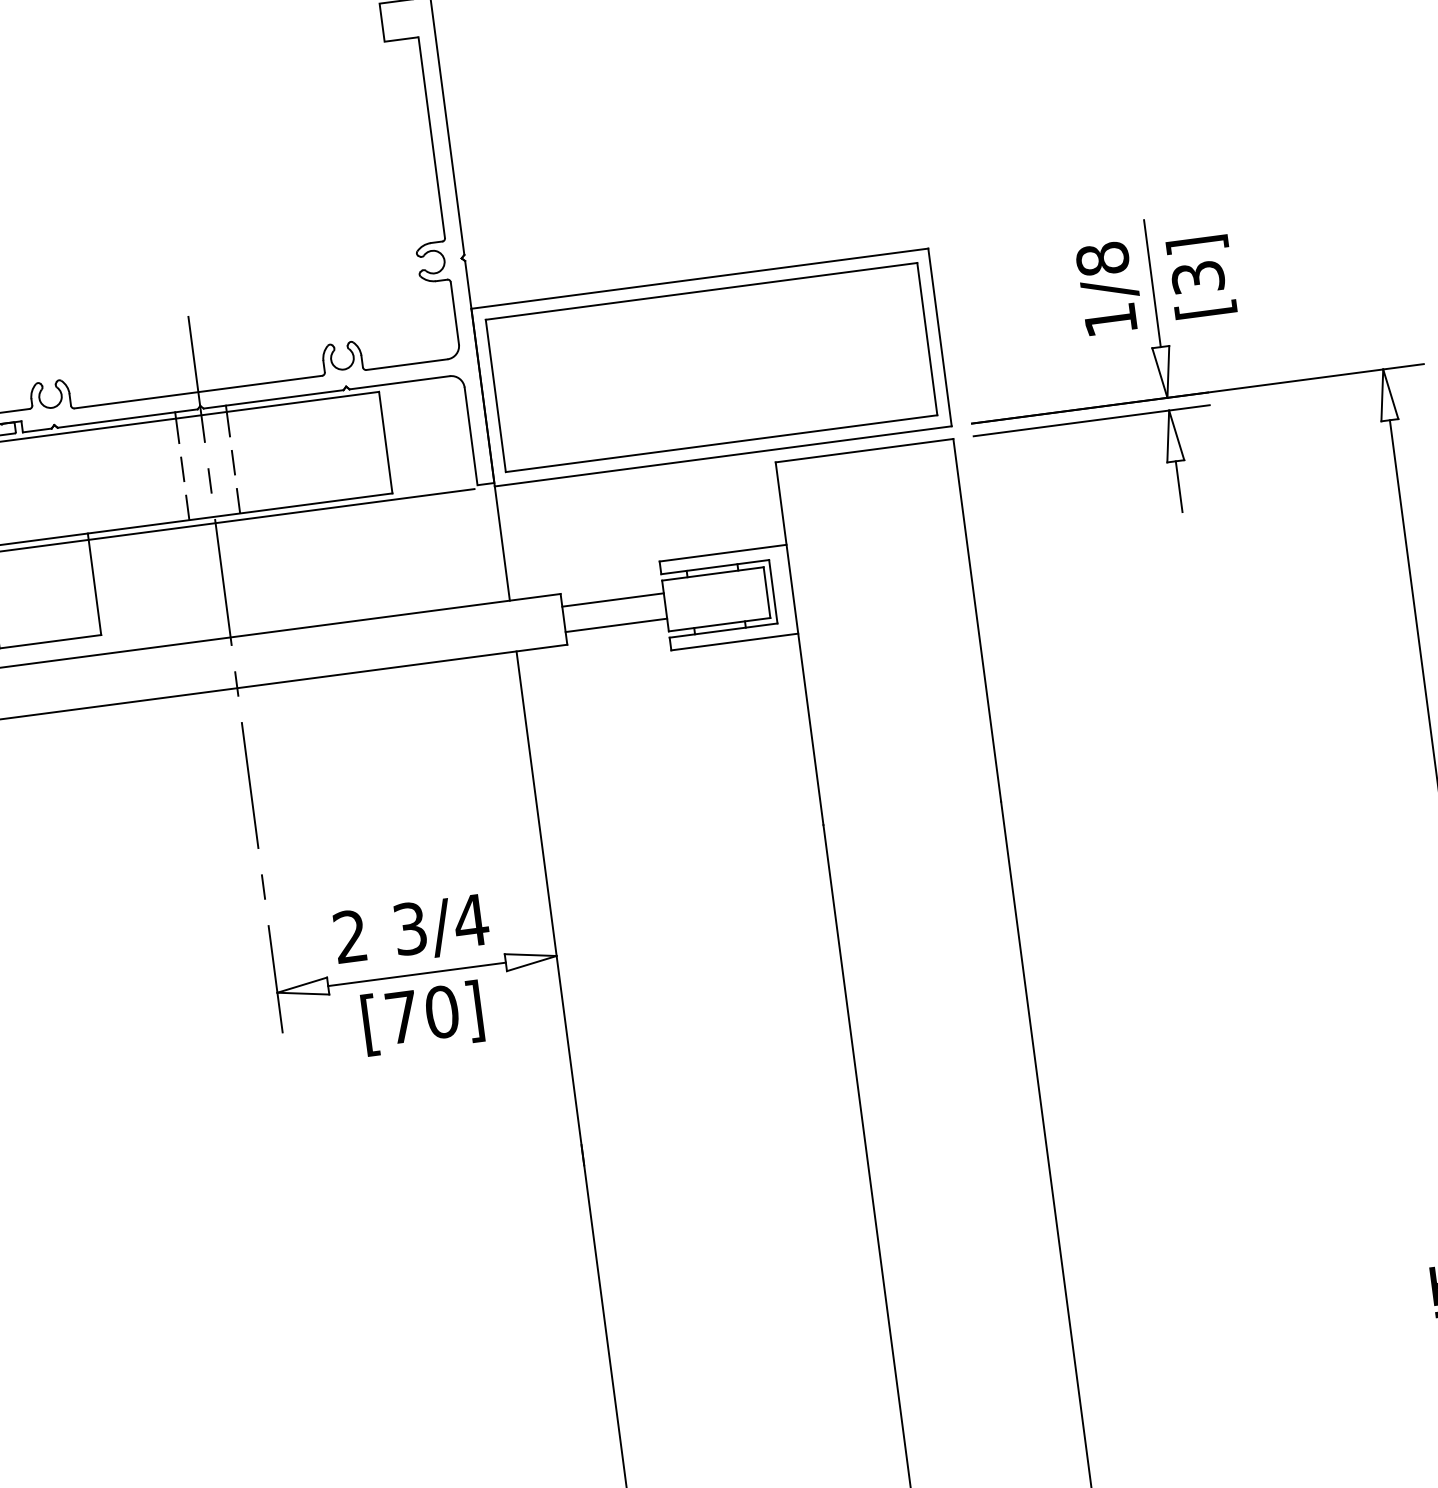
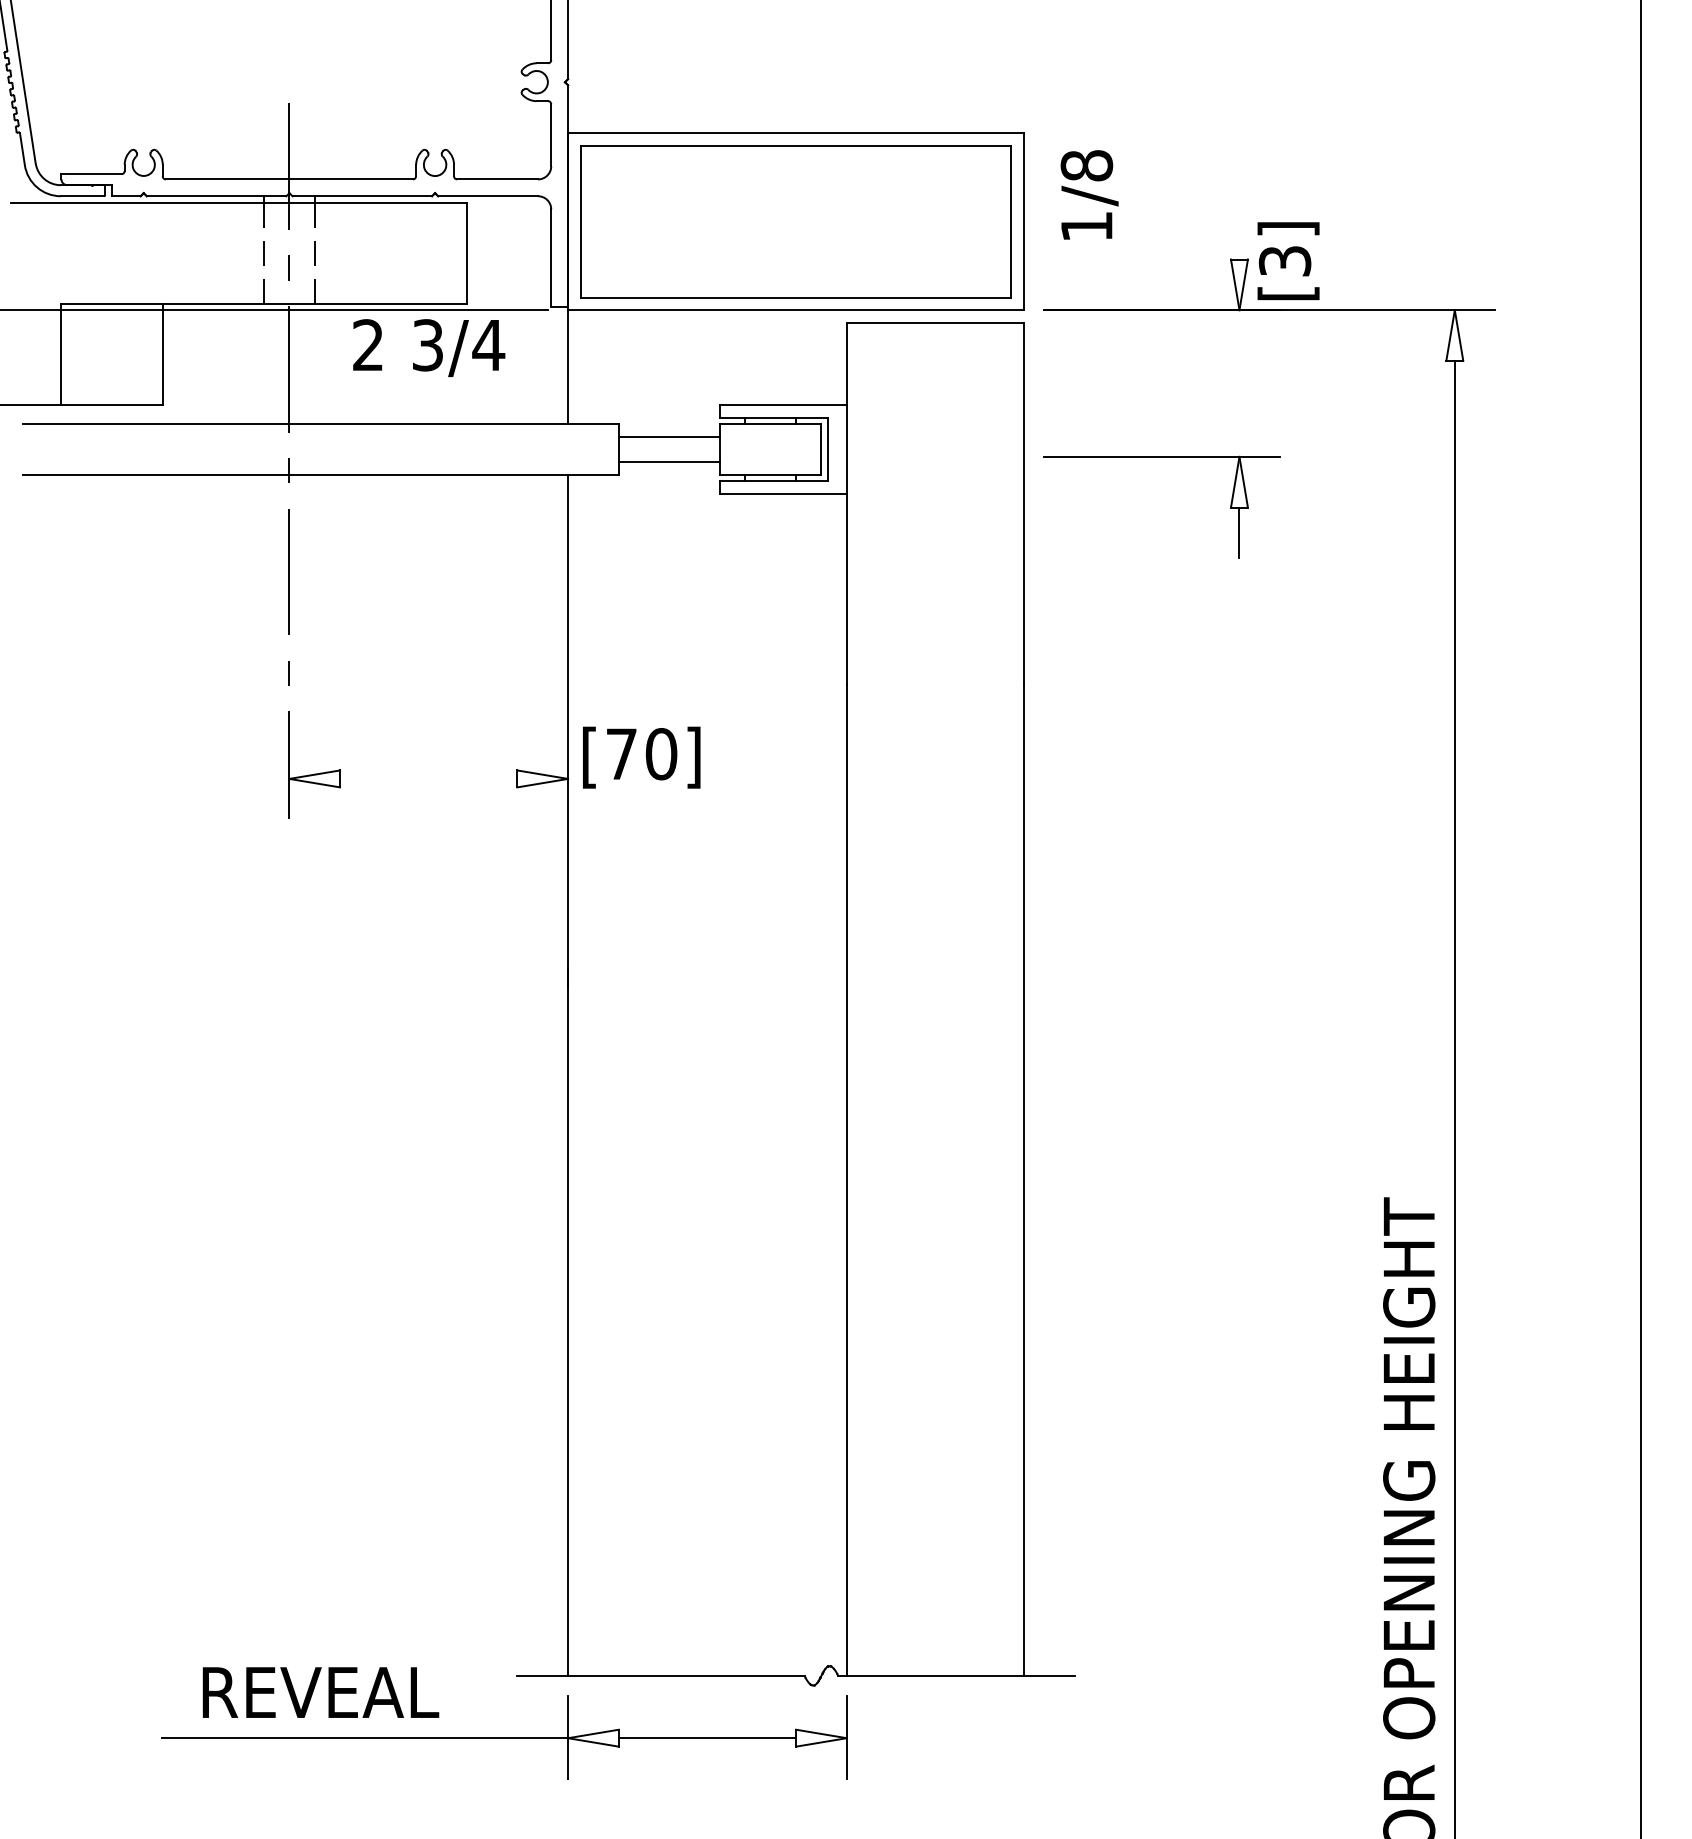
text: (1201, 277) -> (1288, 261), moved
line: (1152, 282) -> (1239, 195), removed
text: (1109, 287) -> (1089, 194), moved
part: (1091, 421) -> (1161, 457), moved
text: (412, 930) -> (429, 347), moved
line: (416, 973) -> (428, 778), removed
text: (422, 1018) -> (641, 757), moved

